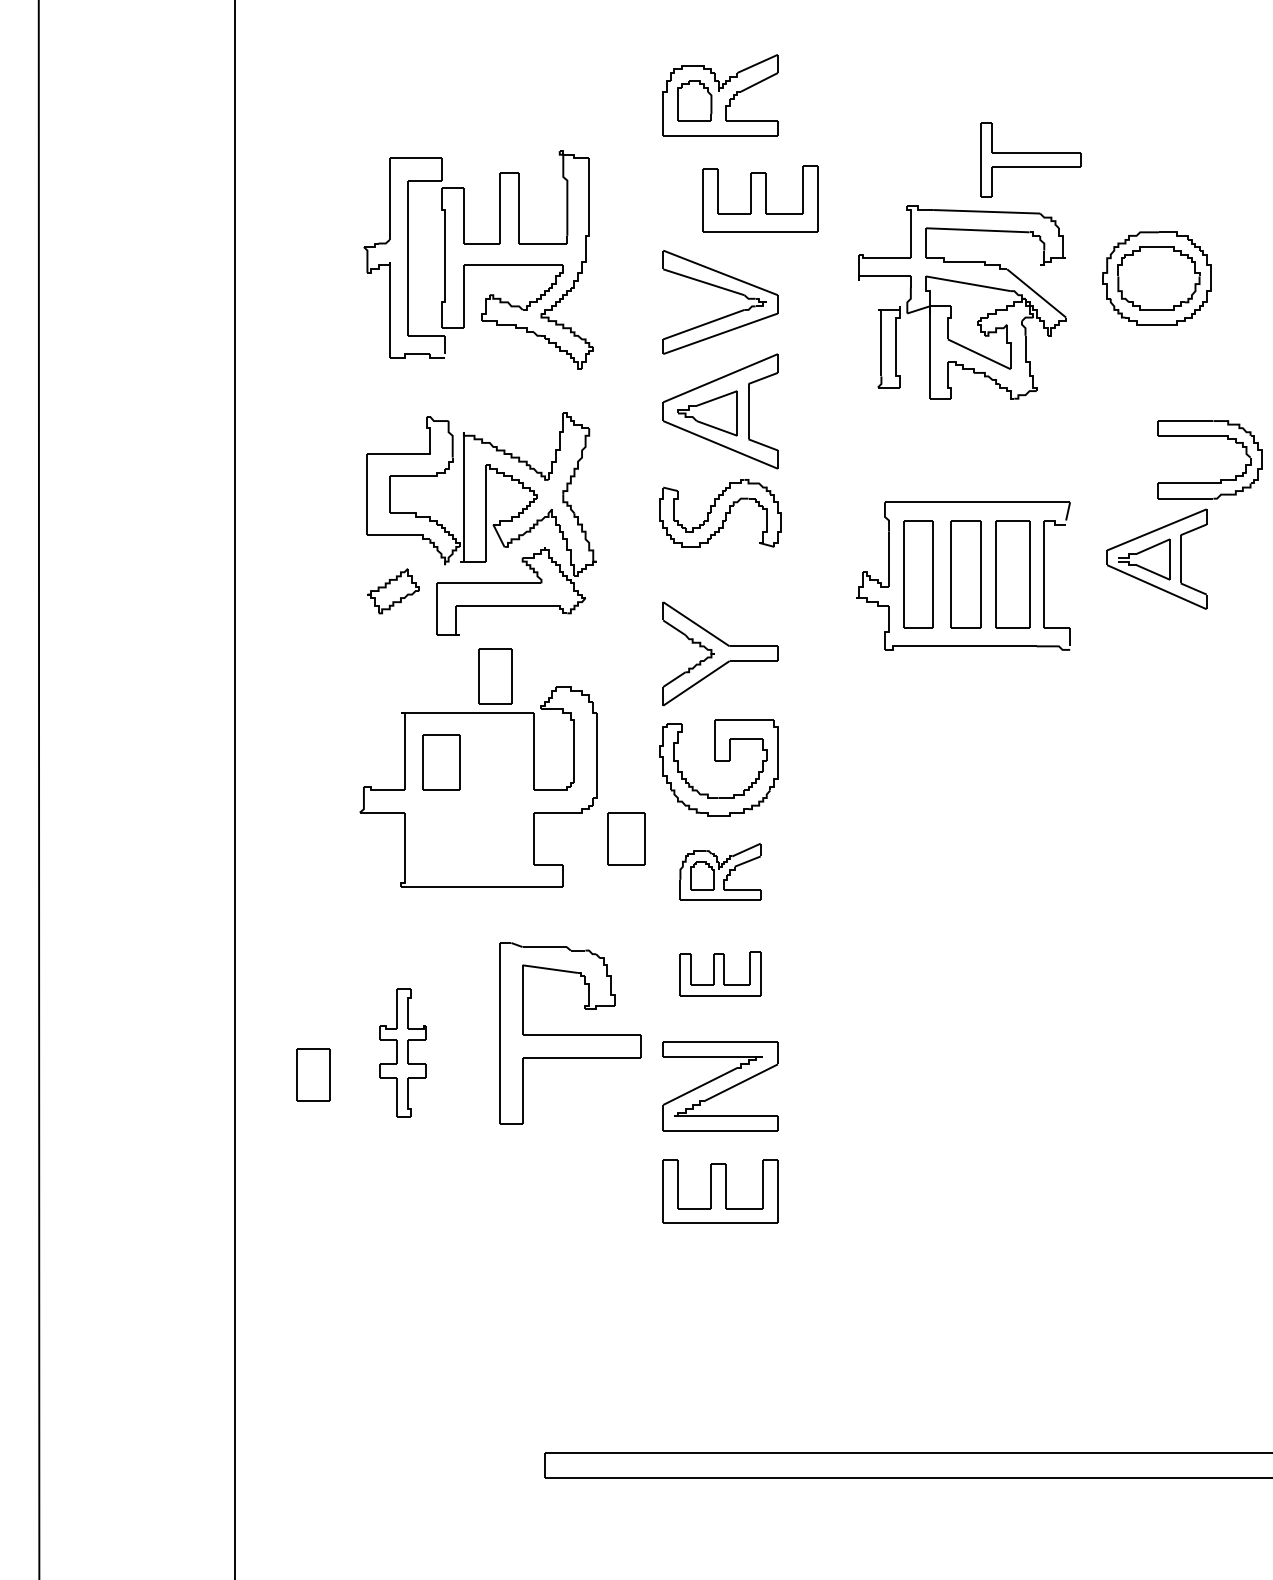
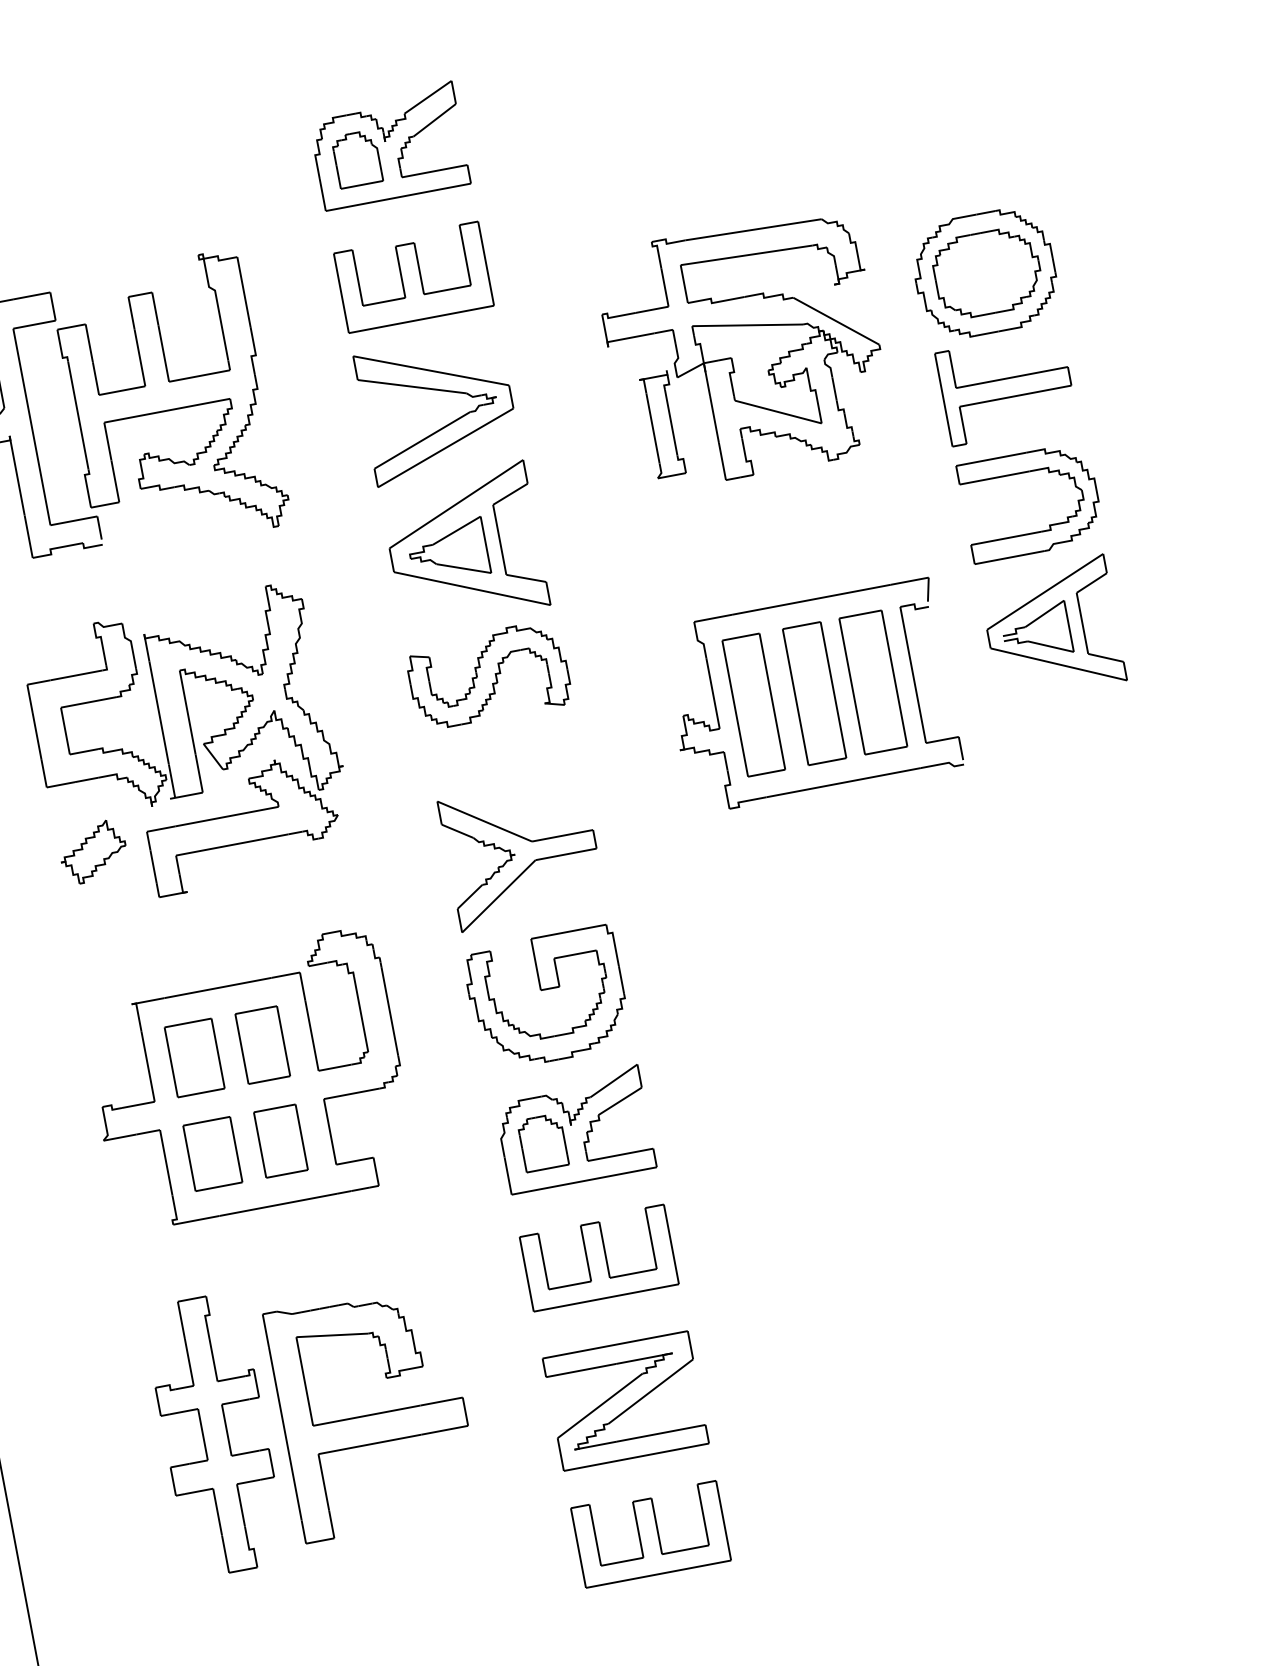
part: (1030, 159) -> (1006, 387), moved
part: (760, 198) -> (413, 276), moved
part: (1220, 479) -> (1049, 525), moved
part: (495, 676) -> (263, 1044), moved
part: (626, 838) -> (213, 1153), moved
part: (720, 871) -> (574, 1128), size x1.43
part: (720, 973) -> (598, 1258), size x1.43
part: (570, 1033) -> (373, 1412), moved
part: (402, 1052) -> (214, 1434), size x1.67
part: (313, 1074) -> (281, 1140), moved

